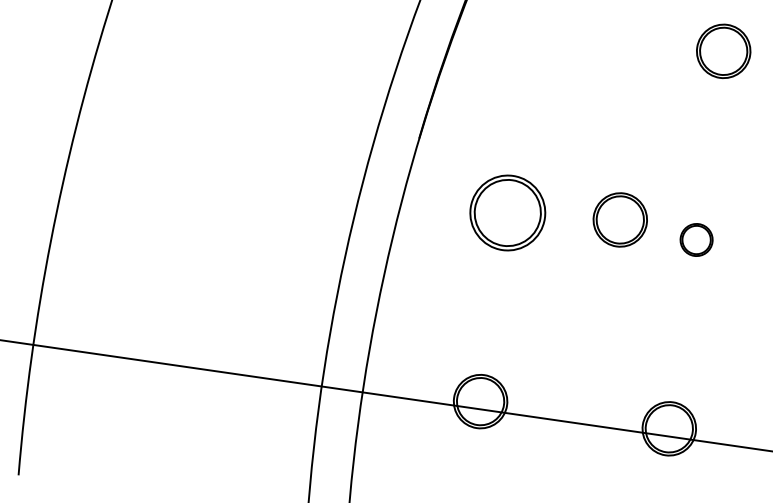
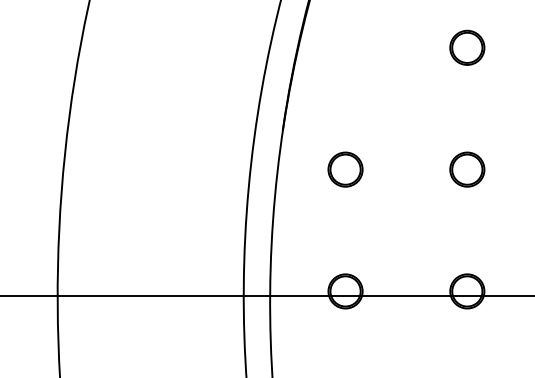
part: (507, 212) -> (345, 169), size x0.71
part: (620, 219) -> (417, 163), removed
part: (696, 239) -> (467, 169), size x1.67

